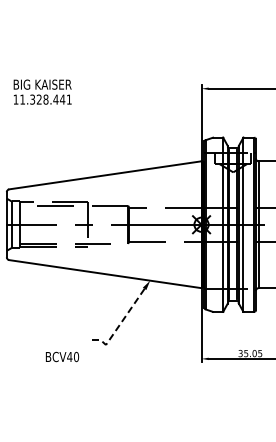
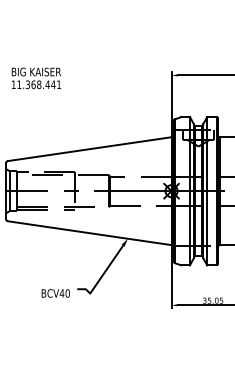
text: (38, 99) -> (32, 84), 11.328.441 -> 11.368.441
line: (119, 325) -> (101, 276), dashed -> solid
text: (62, 356) -> (55, 293), moved

